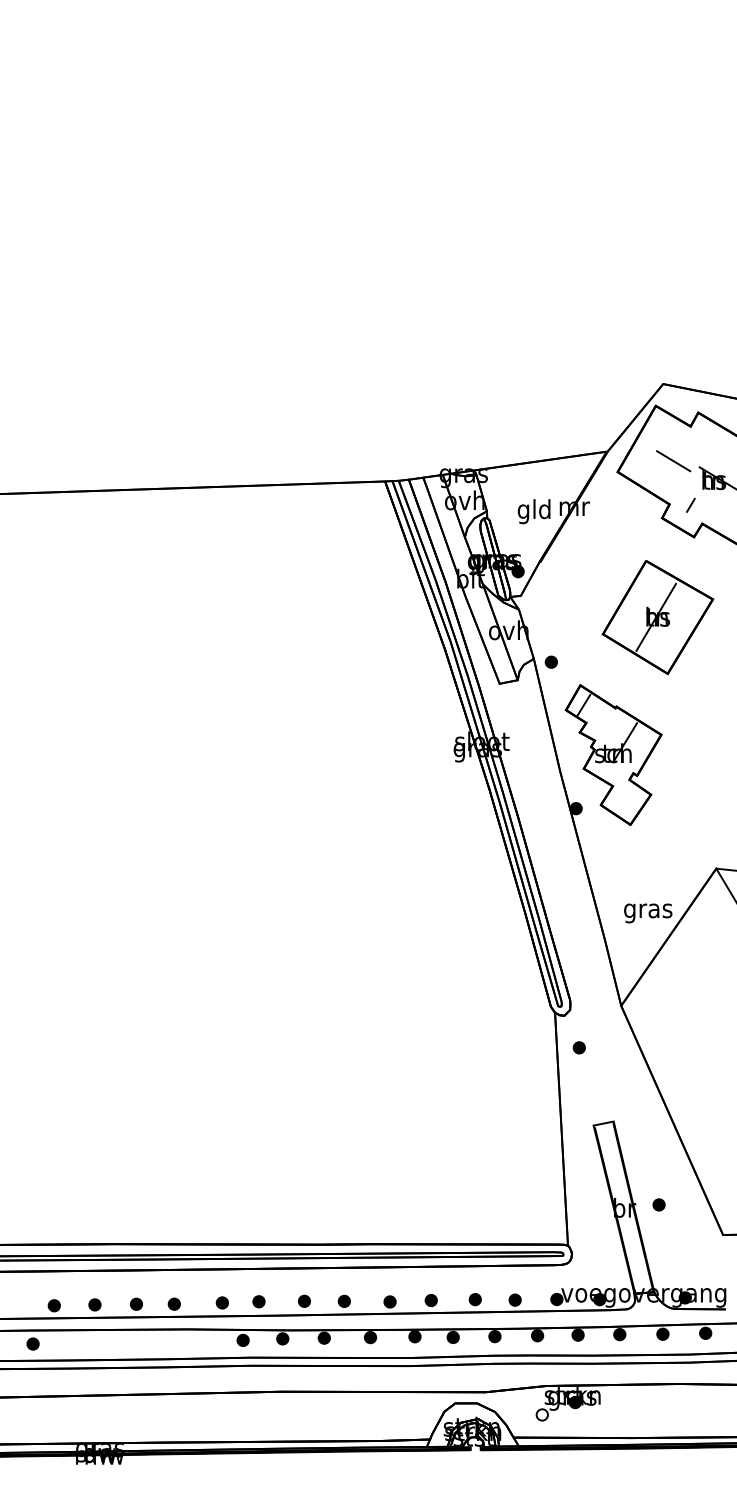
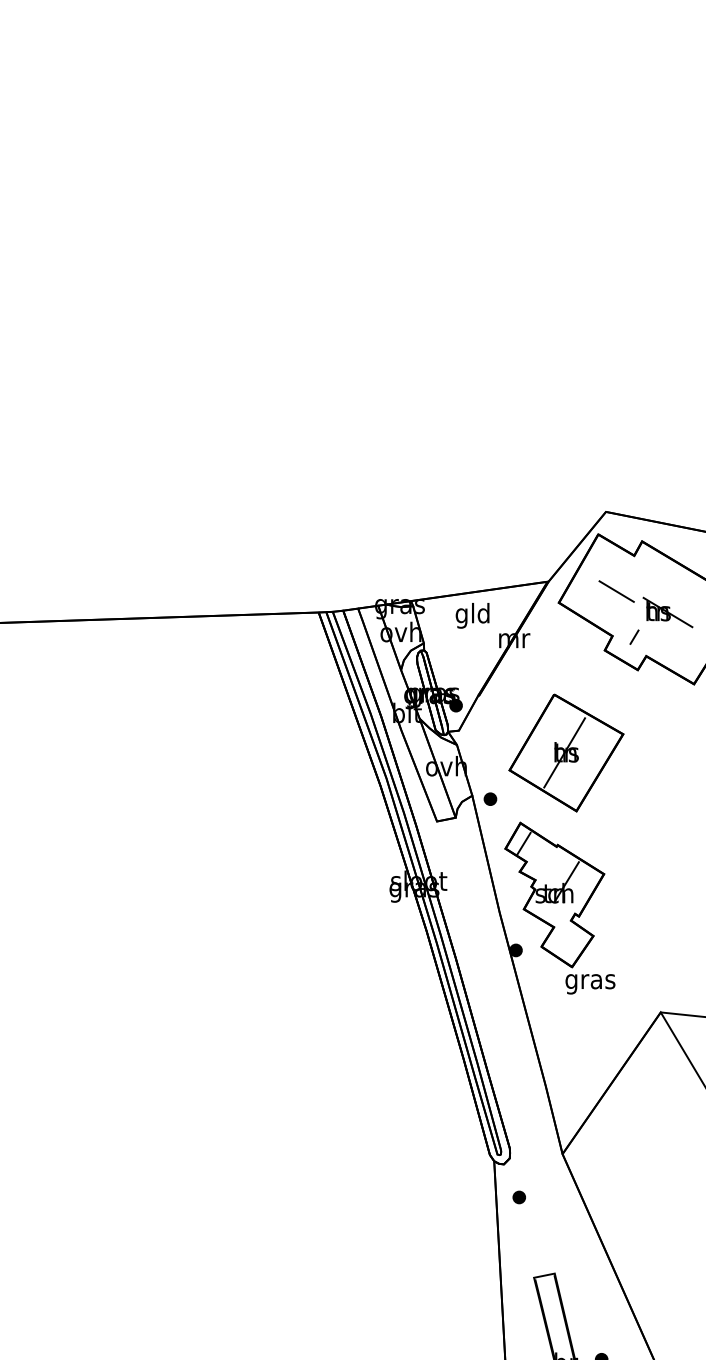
text: (533, 511) -> (471, 615), moved
part: (657, 617) -> (565, 753), moved
text: (648, 913) -> (590, 984), moved

